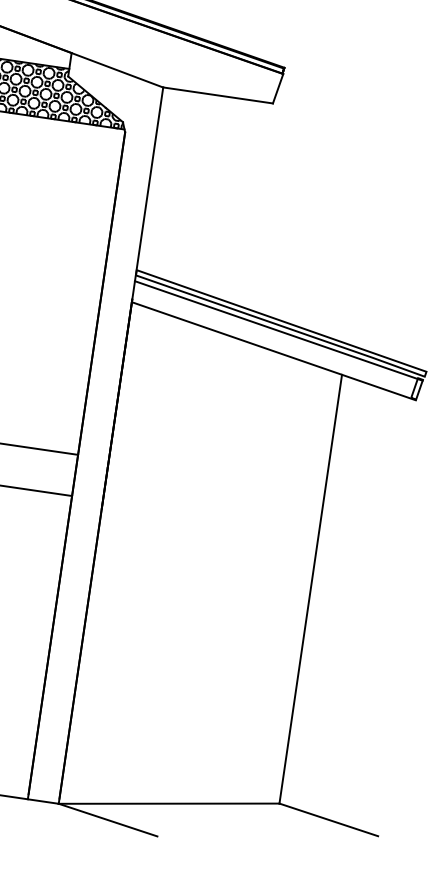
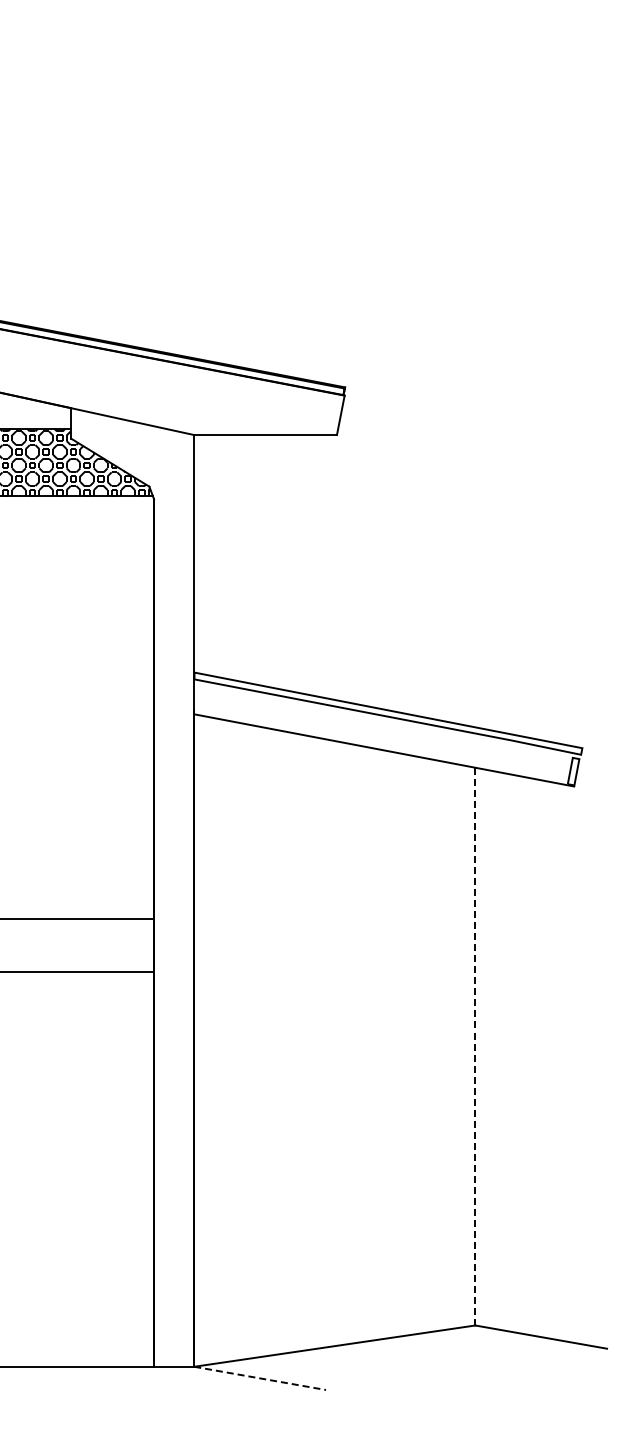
line: (278, 330) -> (386, 723), removed
line: (310, 589) -> (475, 1046), solid -> dashed
line: (108, 820) -> (260, 1378), solid -> dashed

